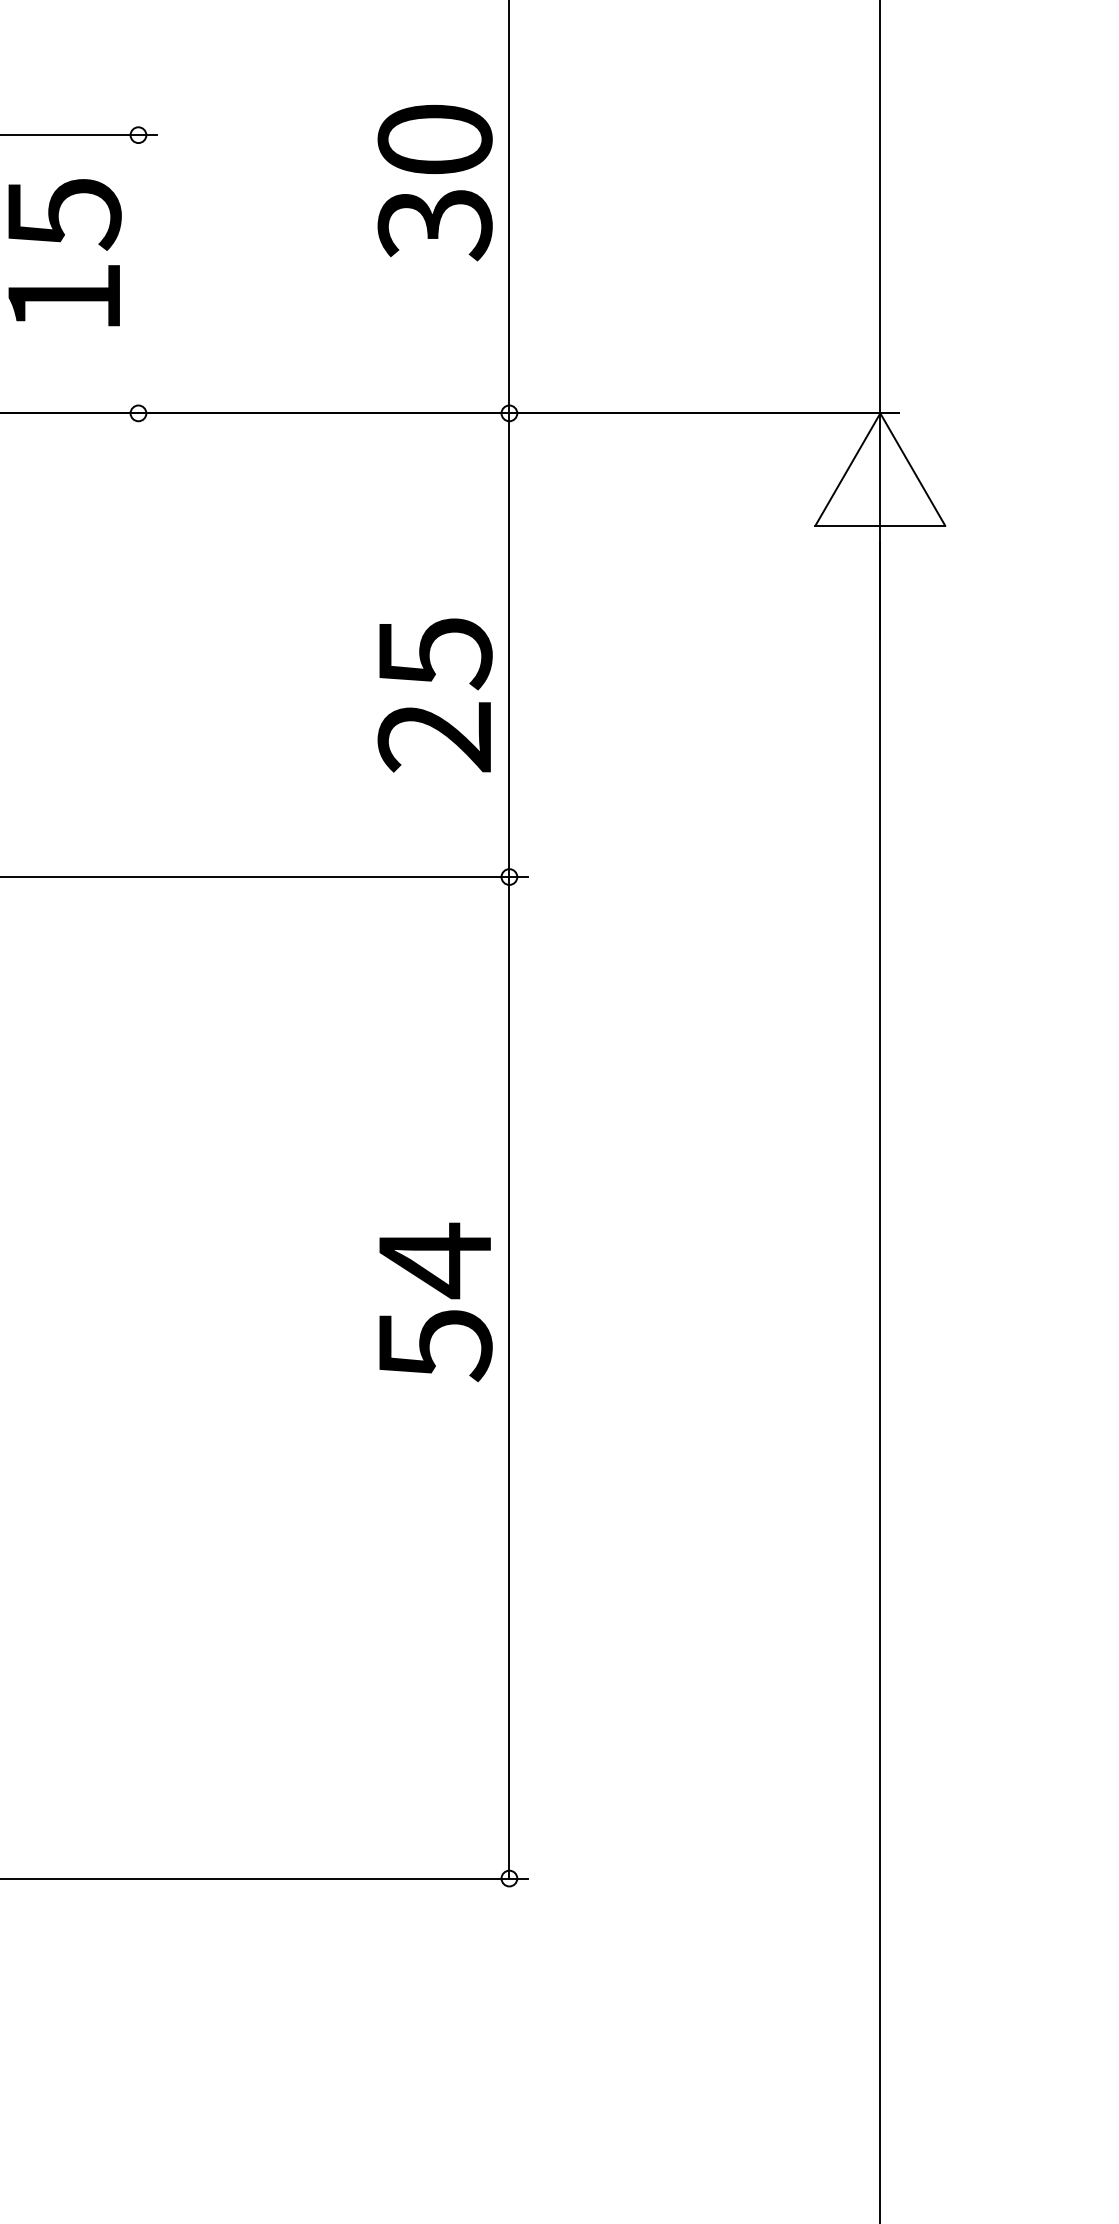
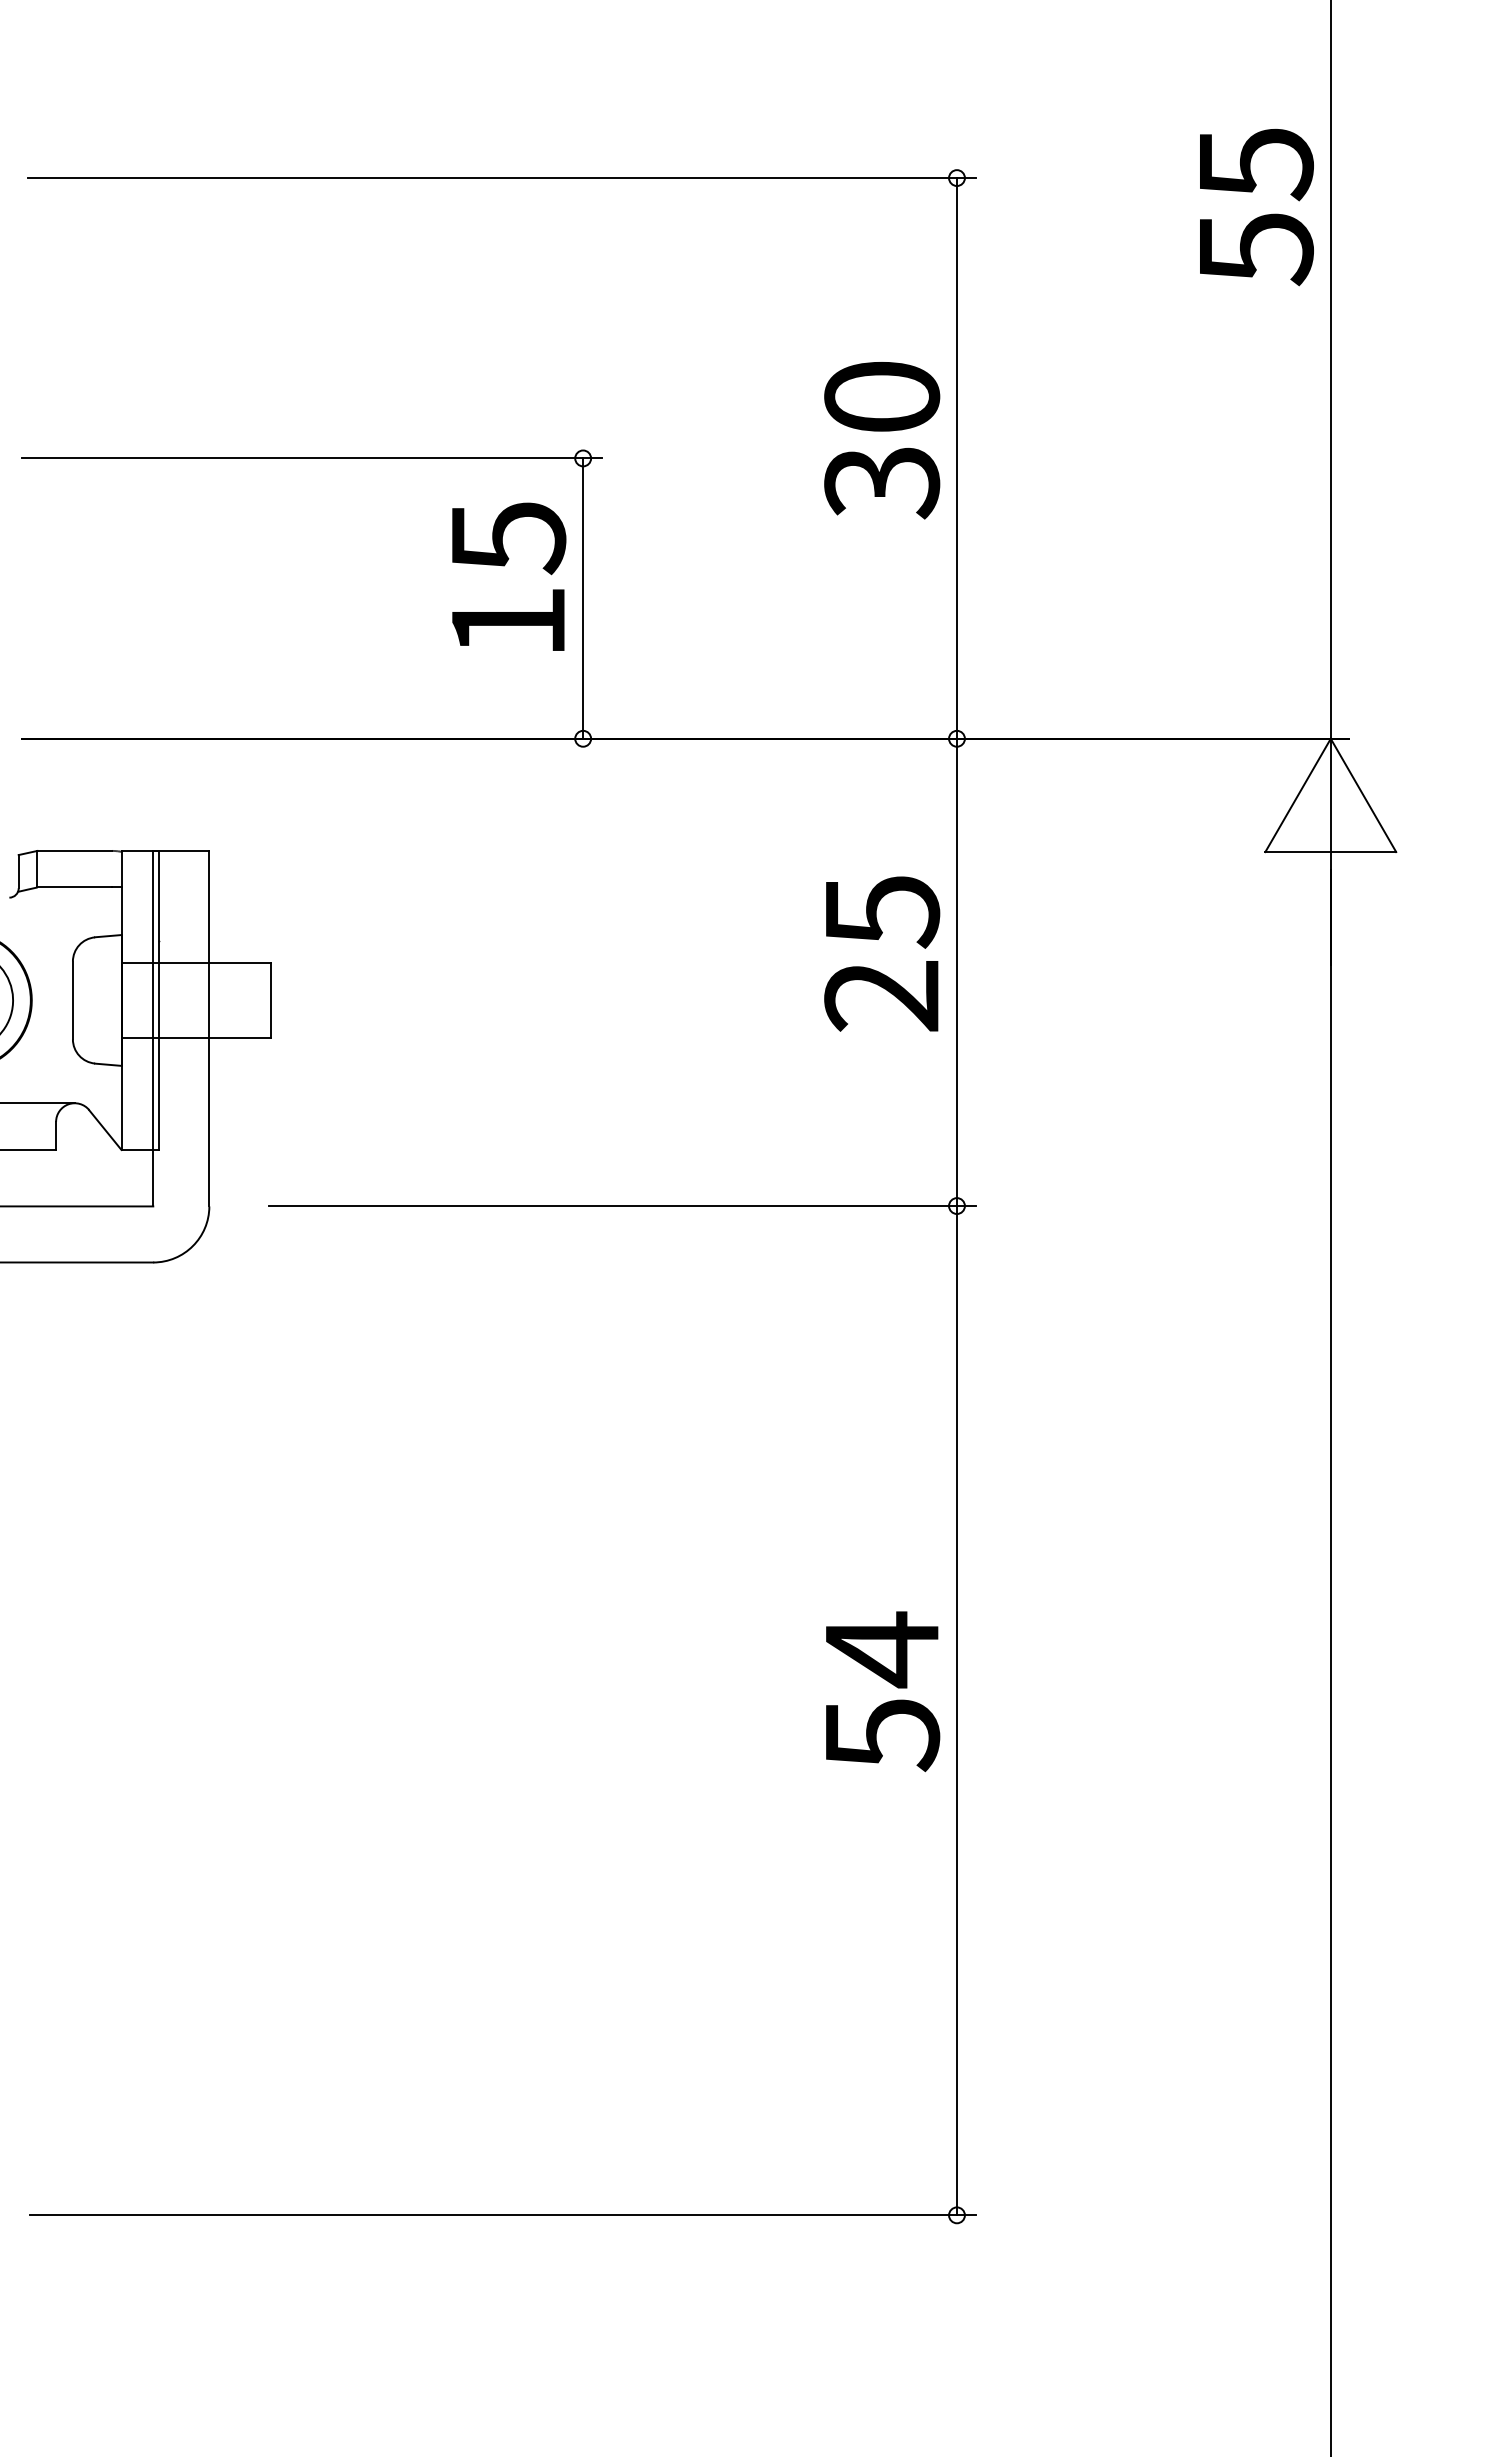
text: (435, 182) -> (882, 440), moved
line: (138, 274) -> (583, 598), added
text: (435, 694) -> (882, 953), moved
text: (436, 1302) -> (883, 1691), moved

